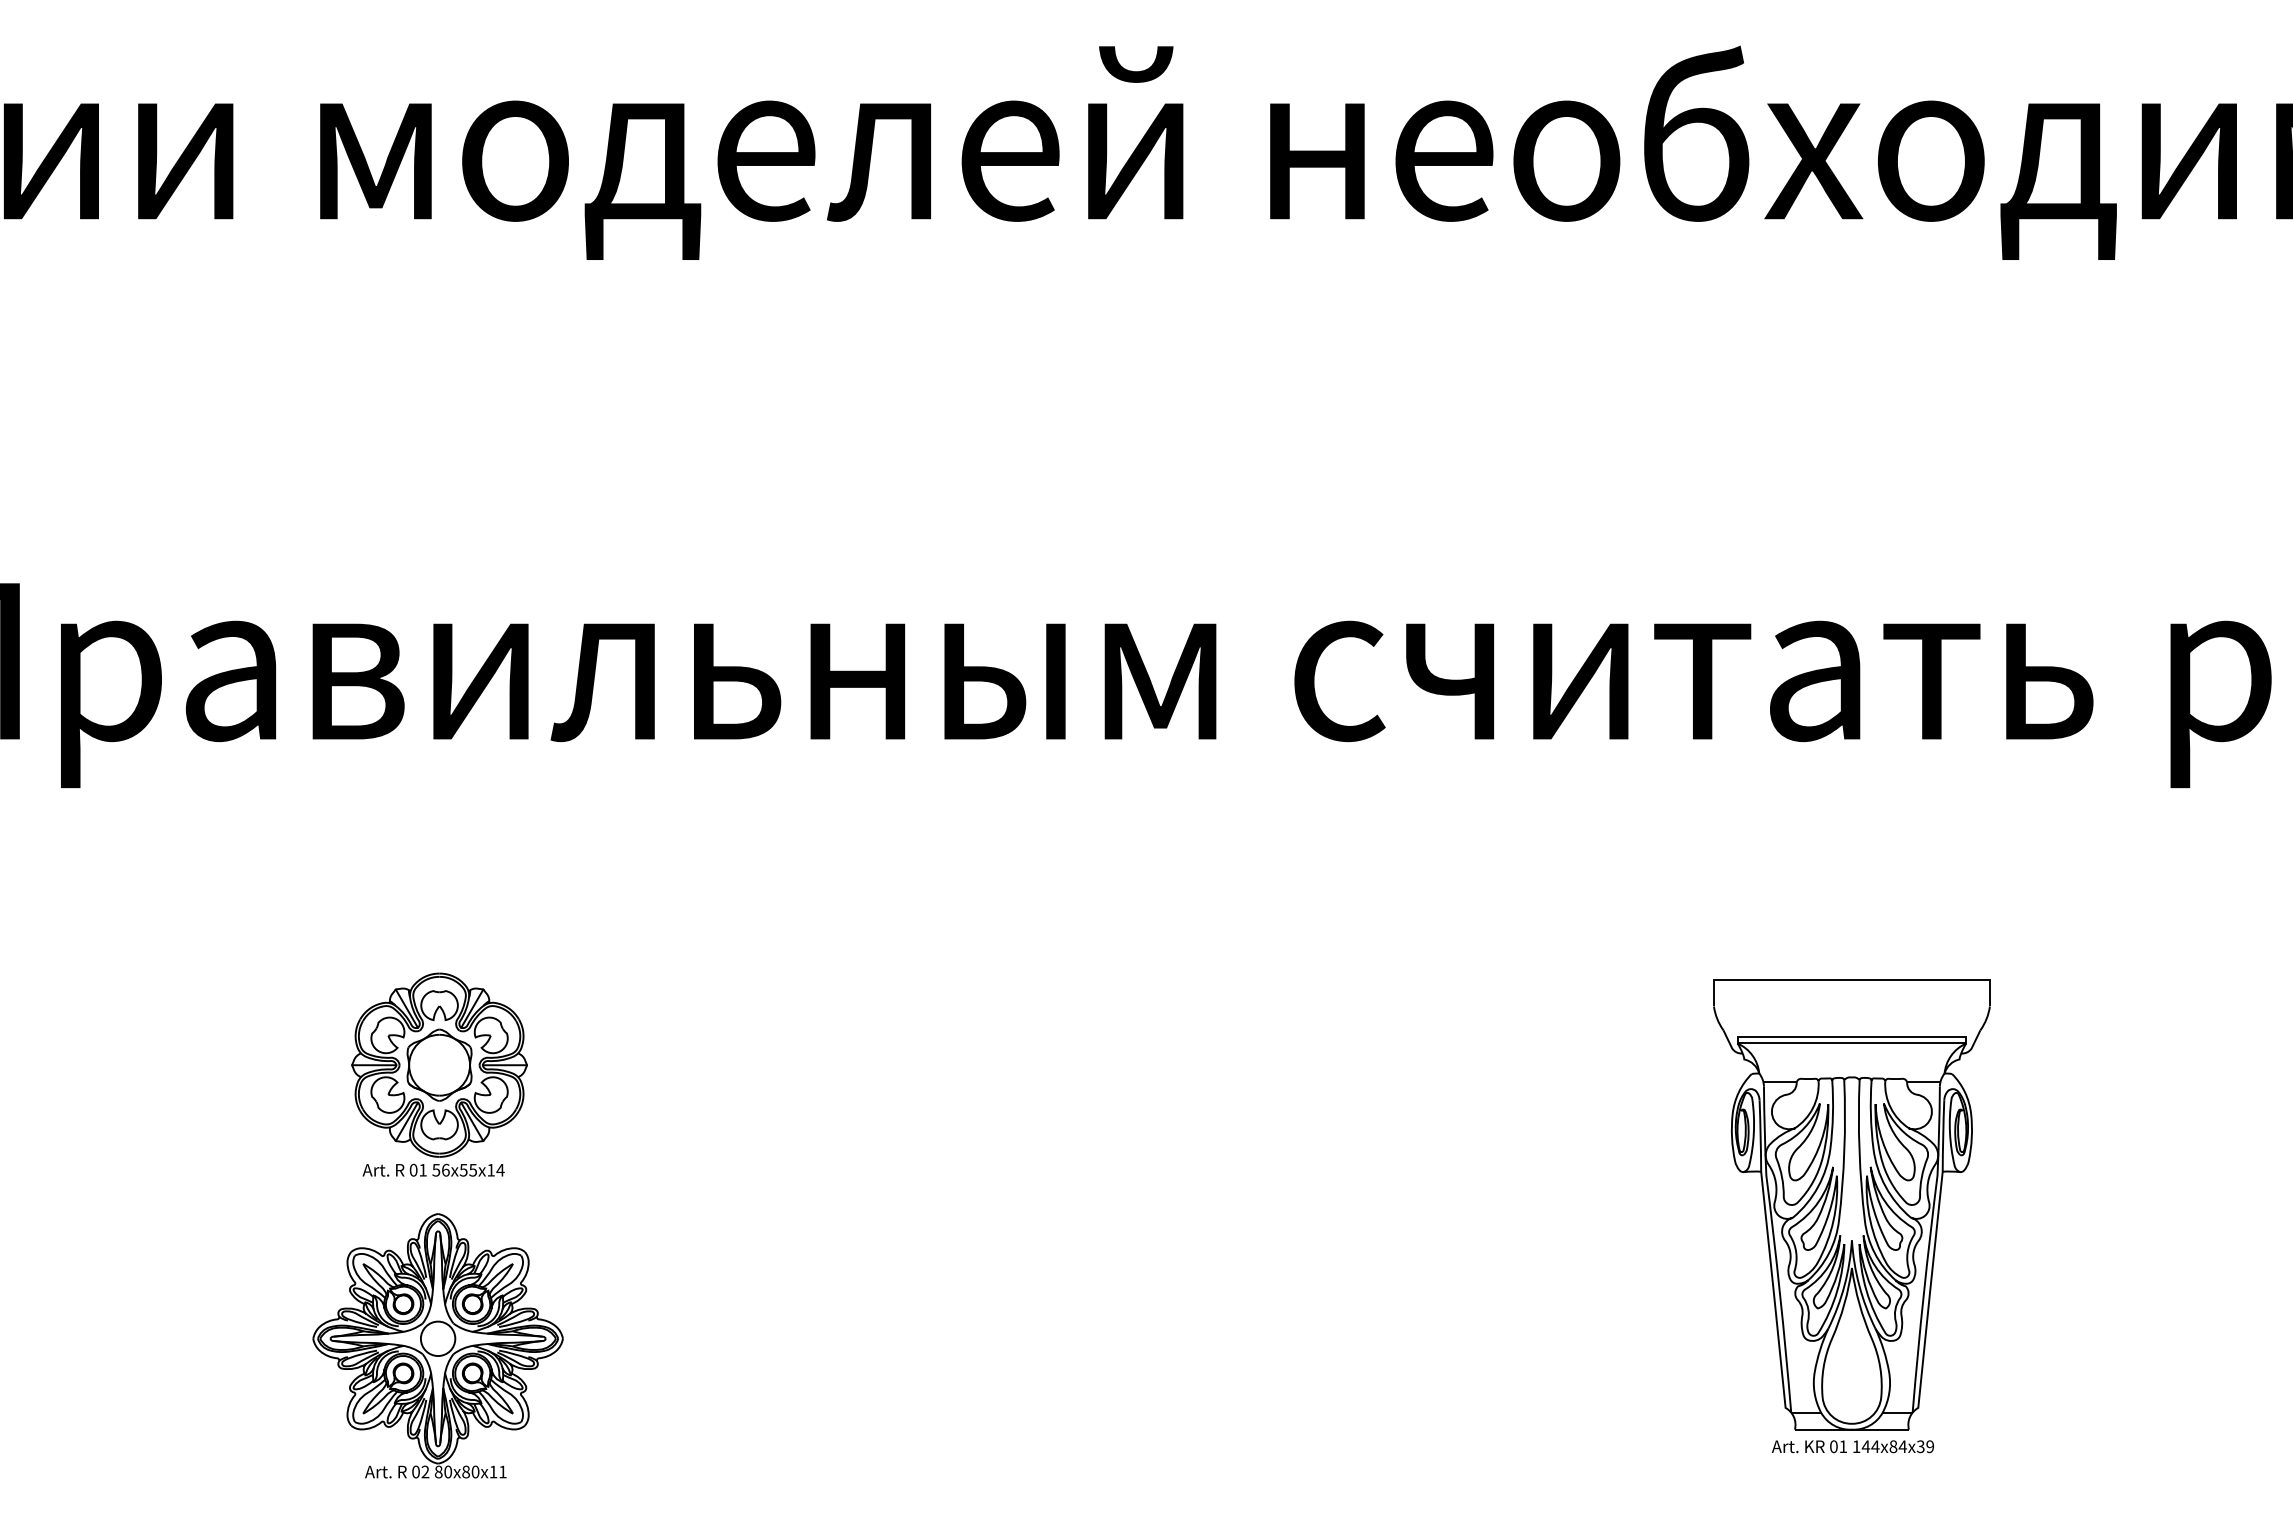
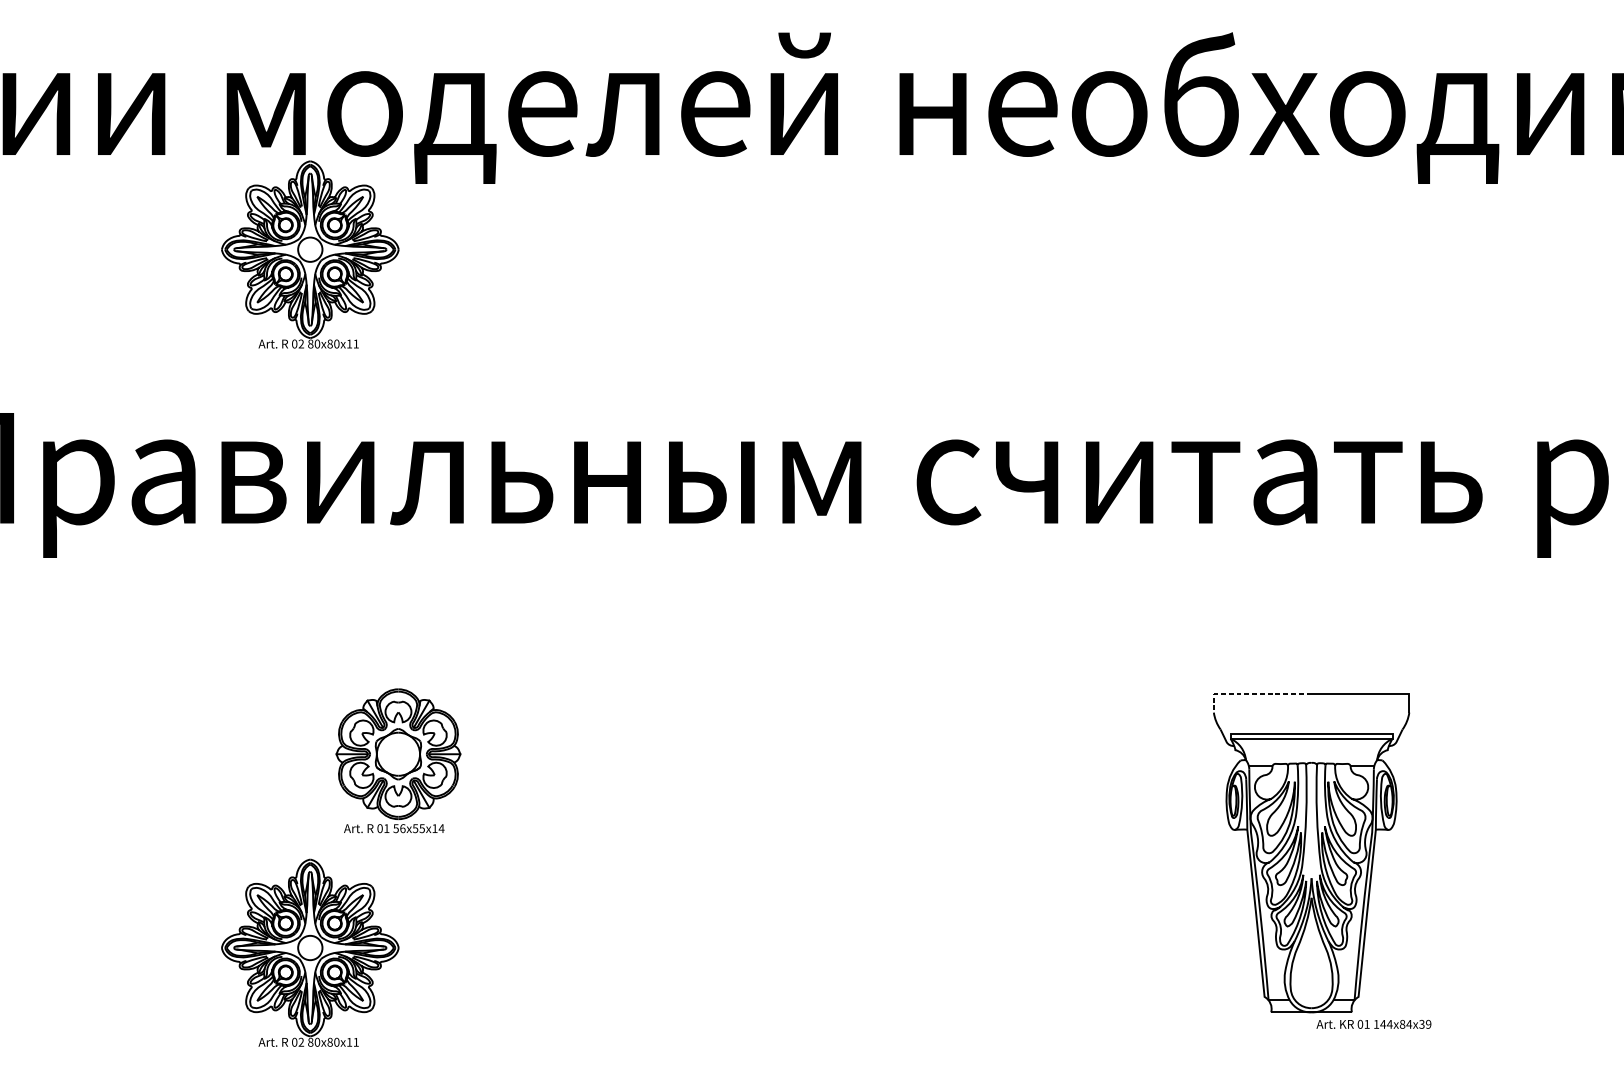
part: (437, 359) -> (309, 254), added
line: (1768, 980) -> (1252, 694), solid -> dashed
part: (439, 1074) -> (398, 760), moved
text: (1852, 1446) -> (1373, 1024), moved

